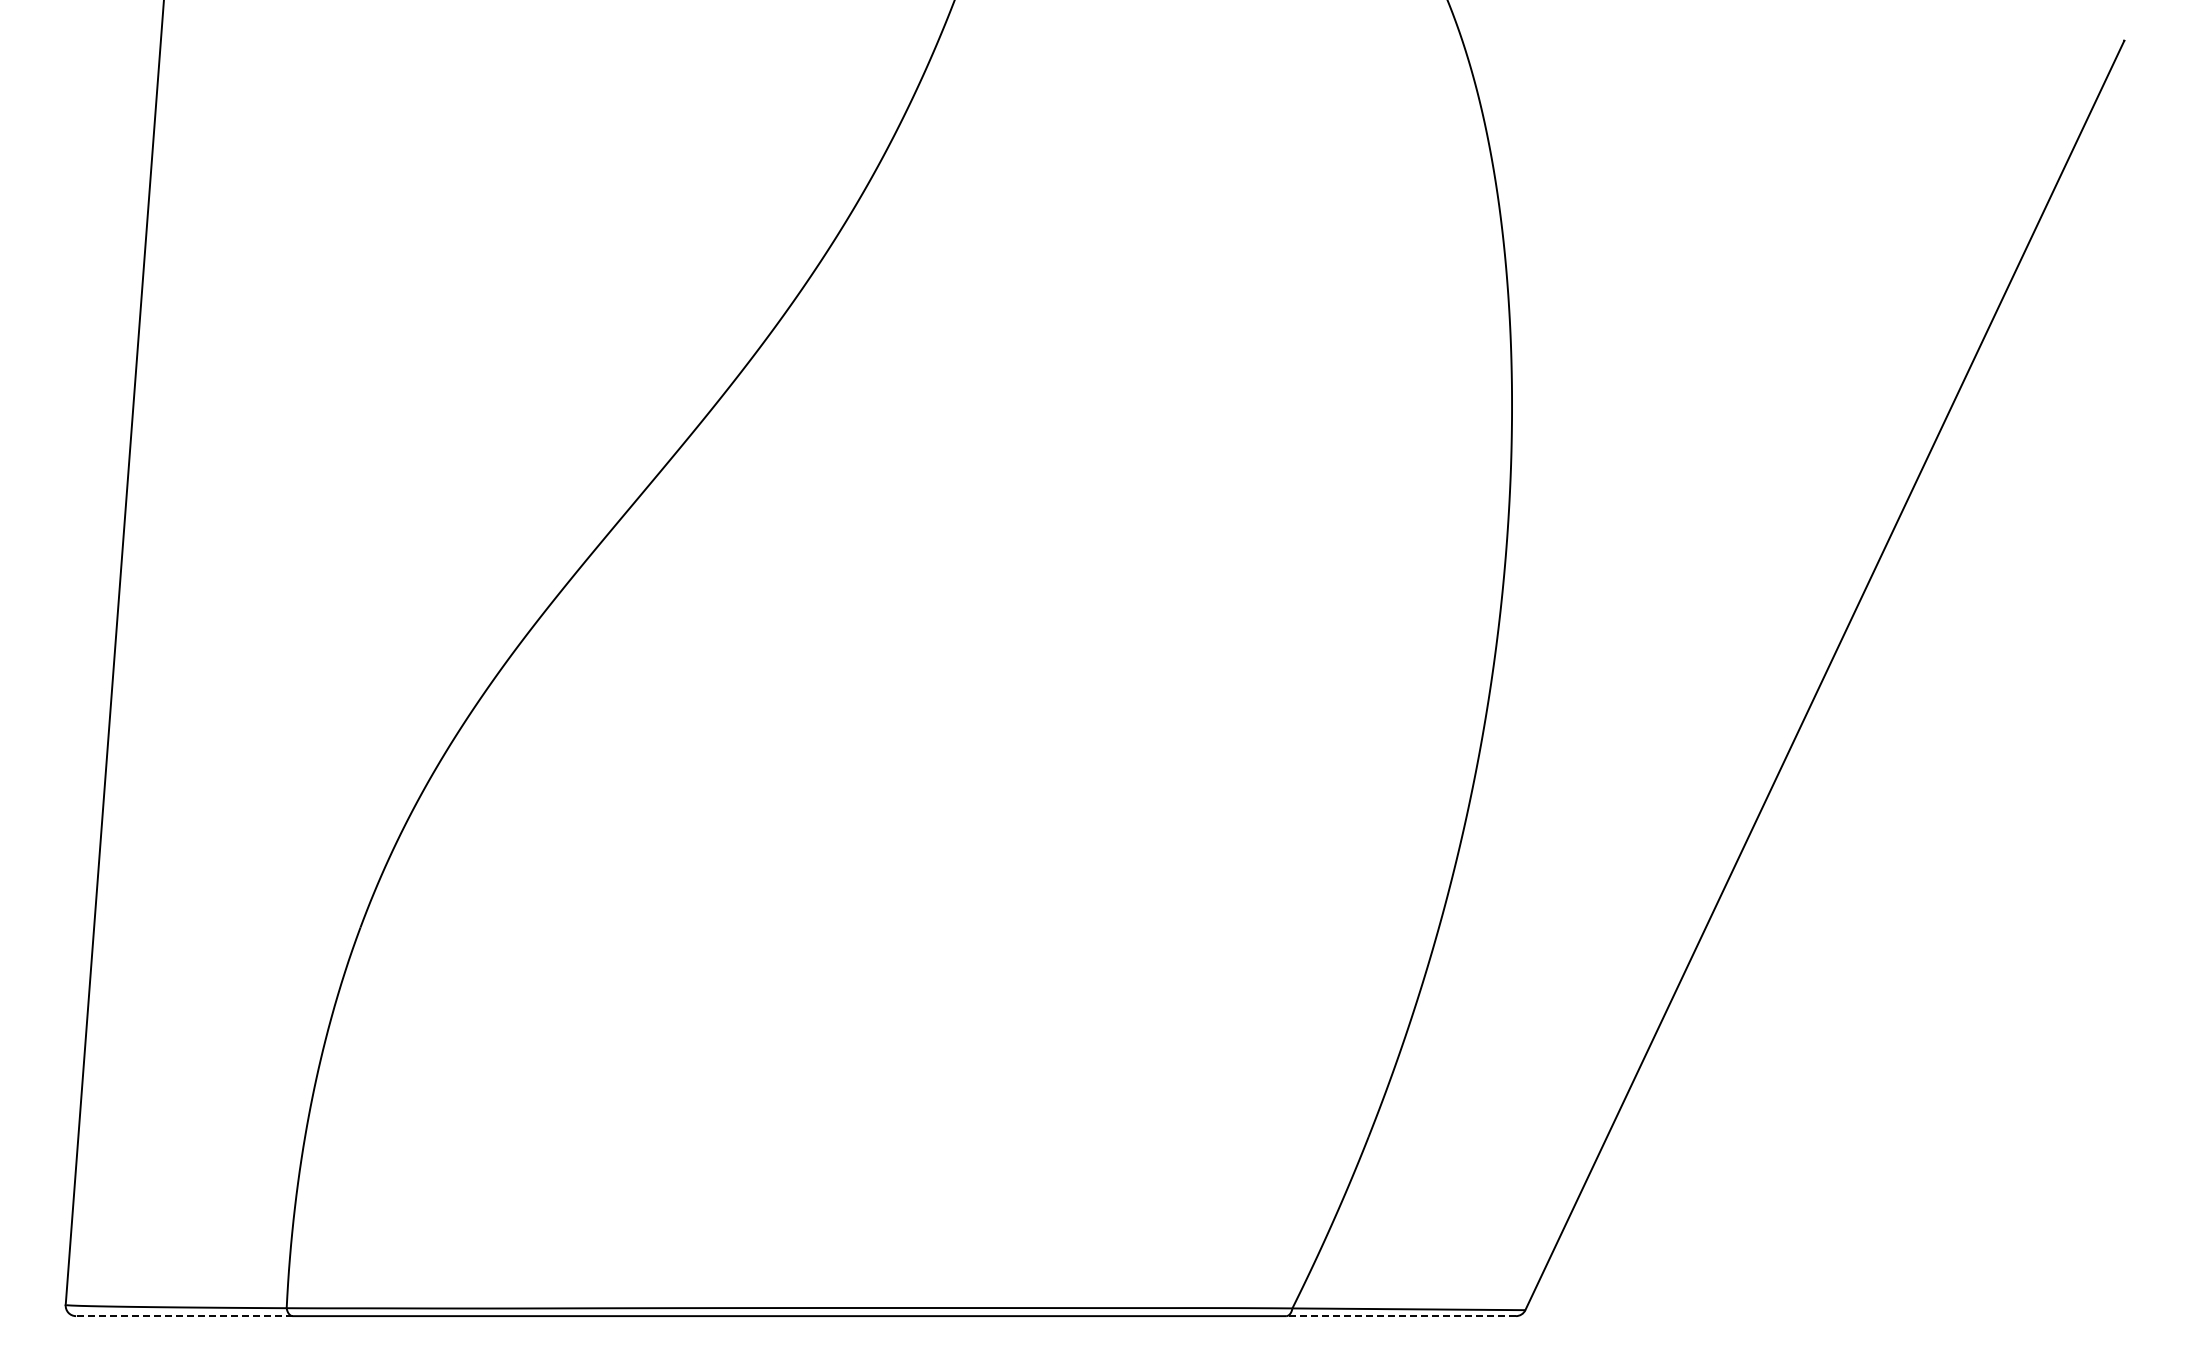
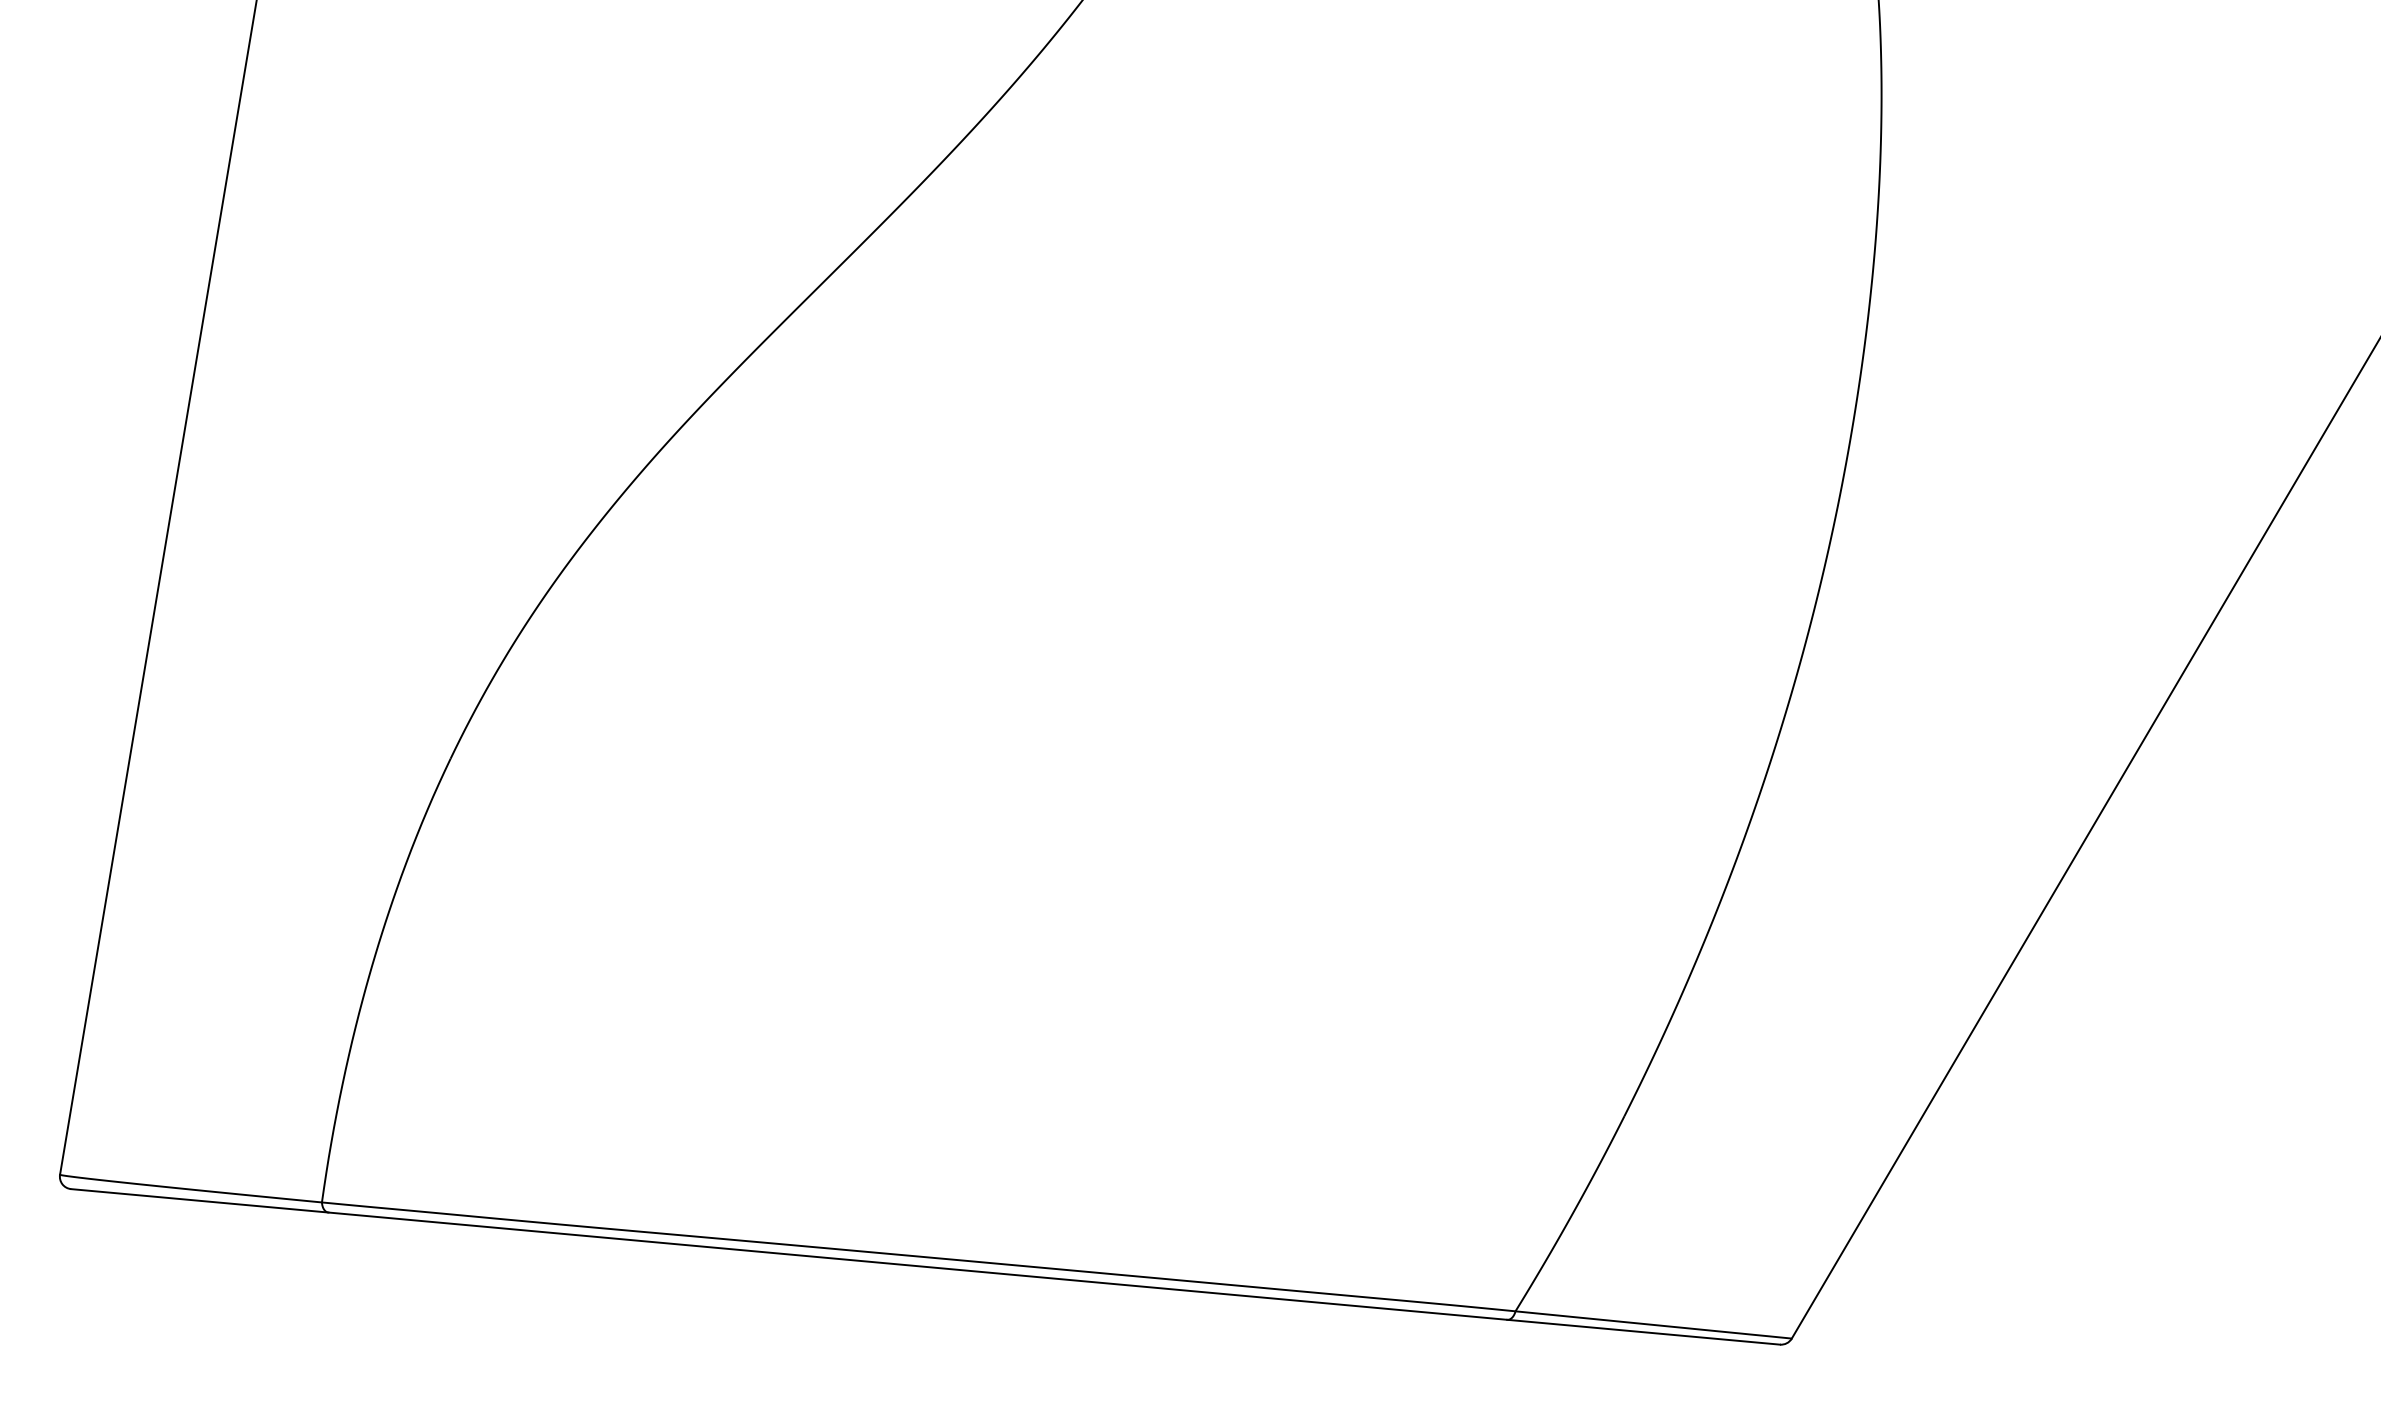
line: (183, 1316) -> (198, 1201), dashed -> solid
line: (1401, 1316) -> (1644, 1332), dashed -> solid

